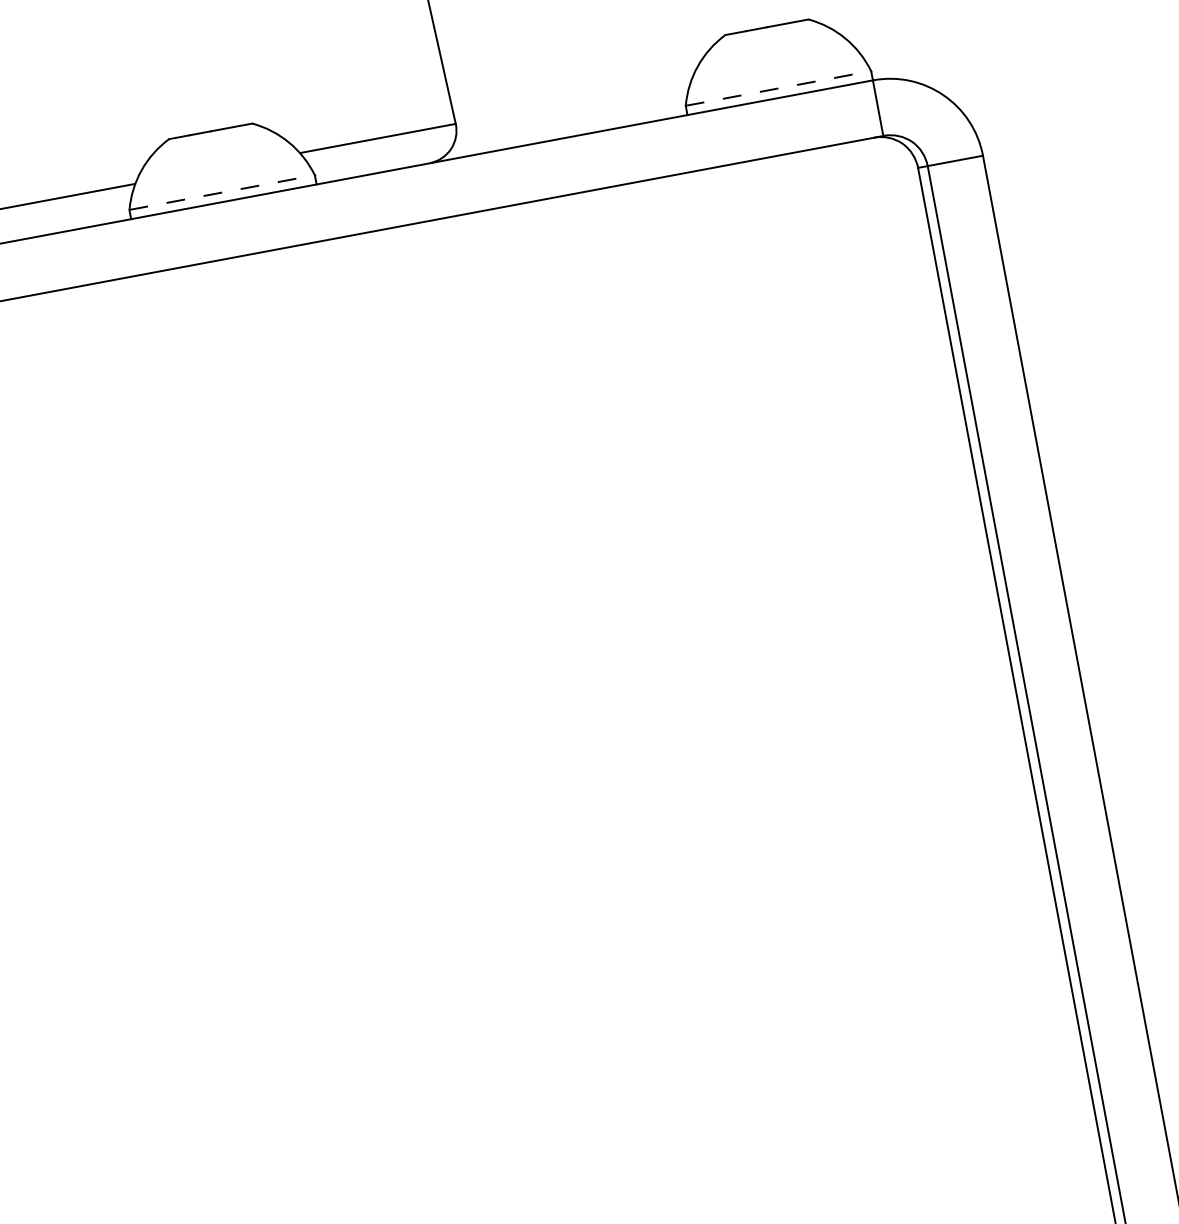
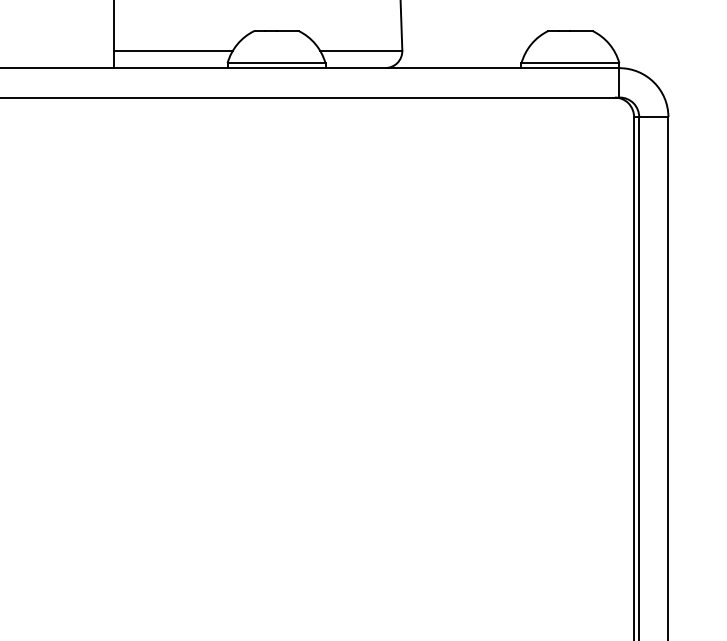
line: (778, 88) -> (570, 63), dashed -> solid
line: (222, 193) -> (276, 63), dashed -> solid

